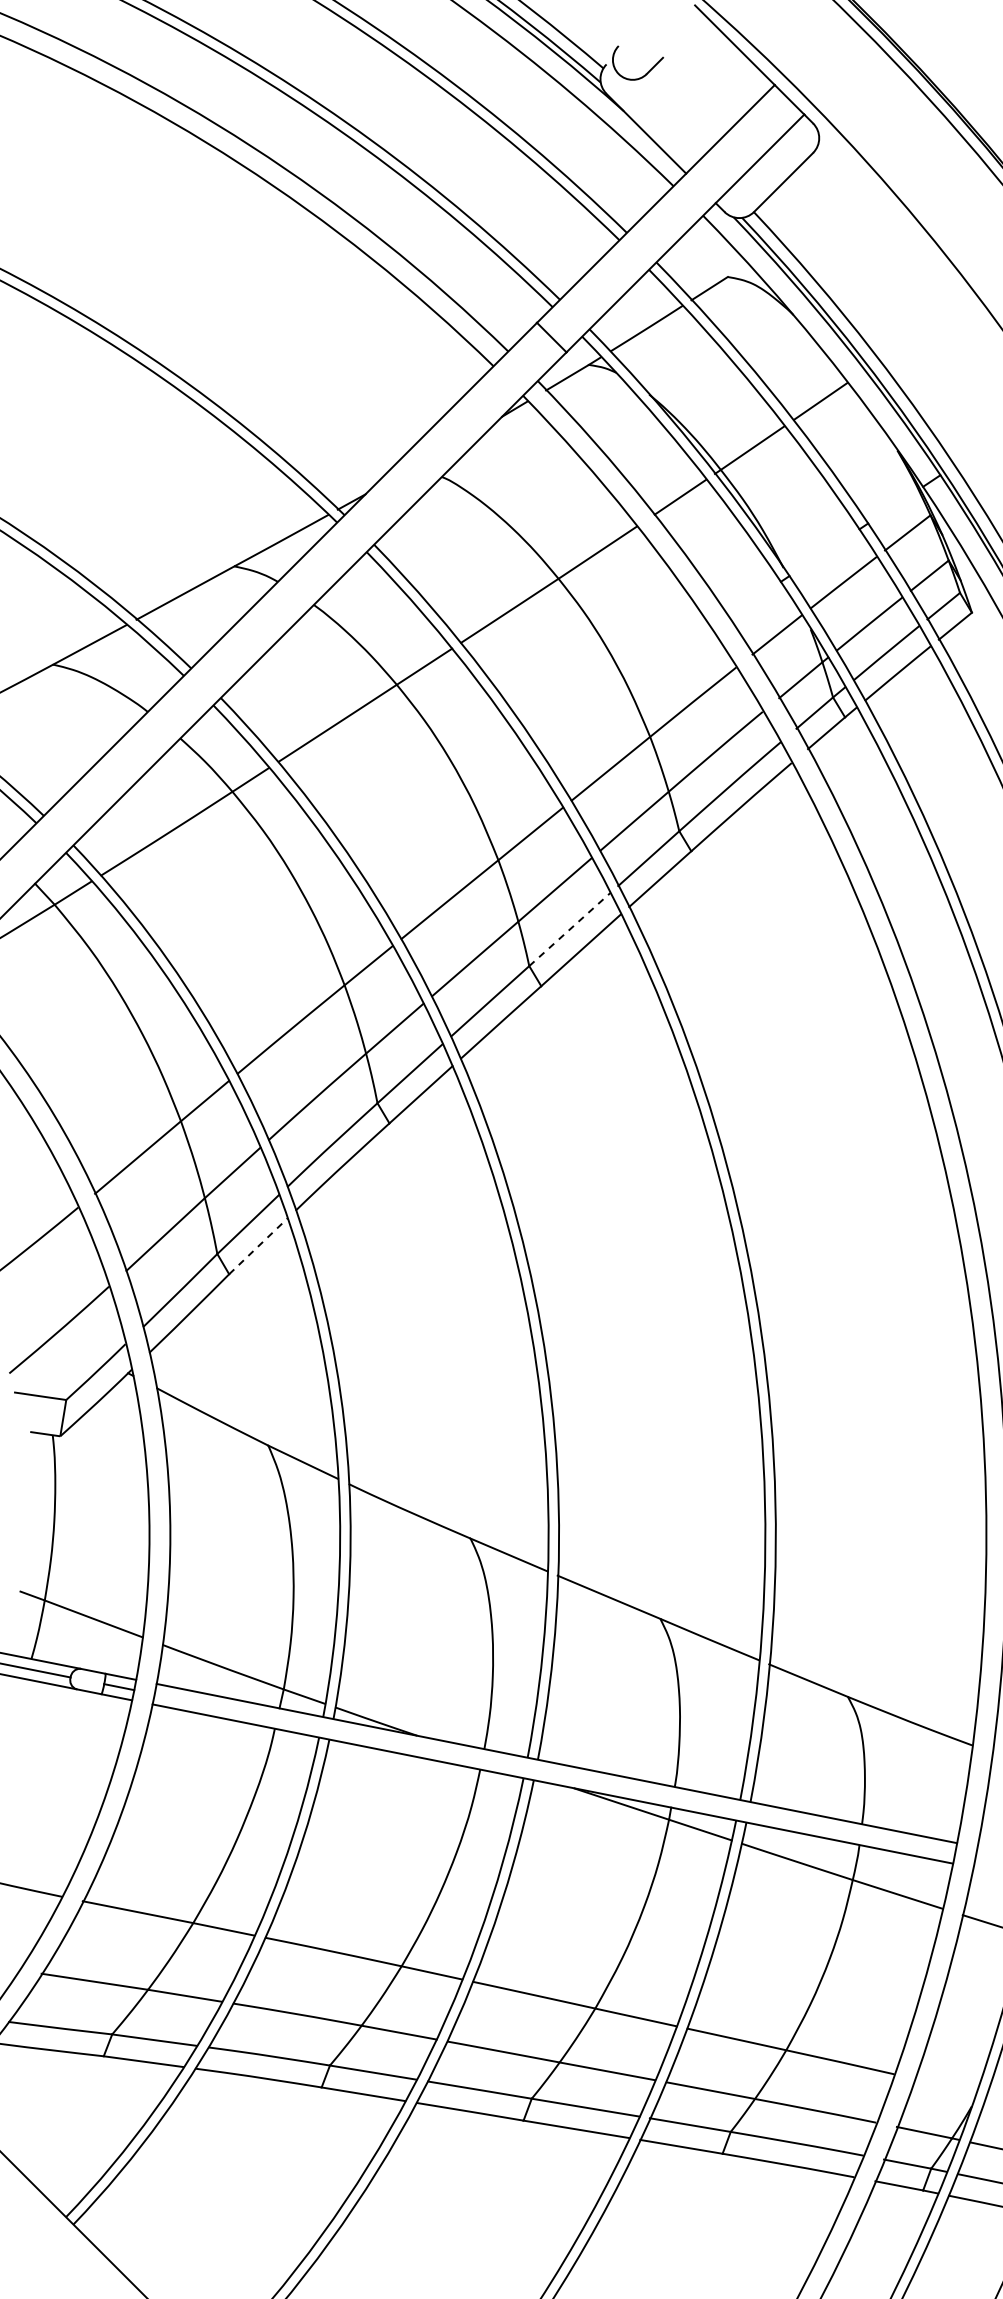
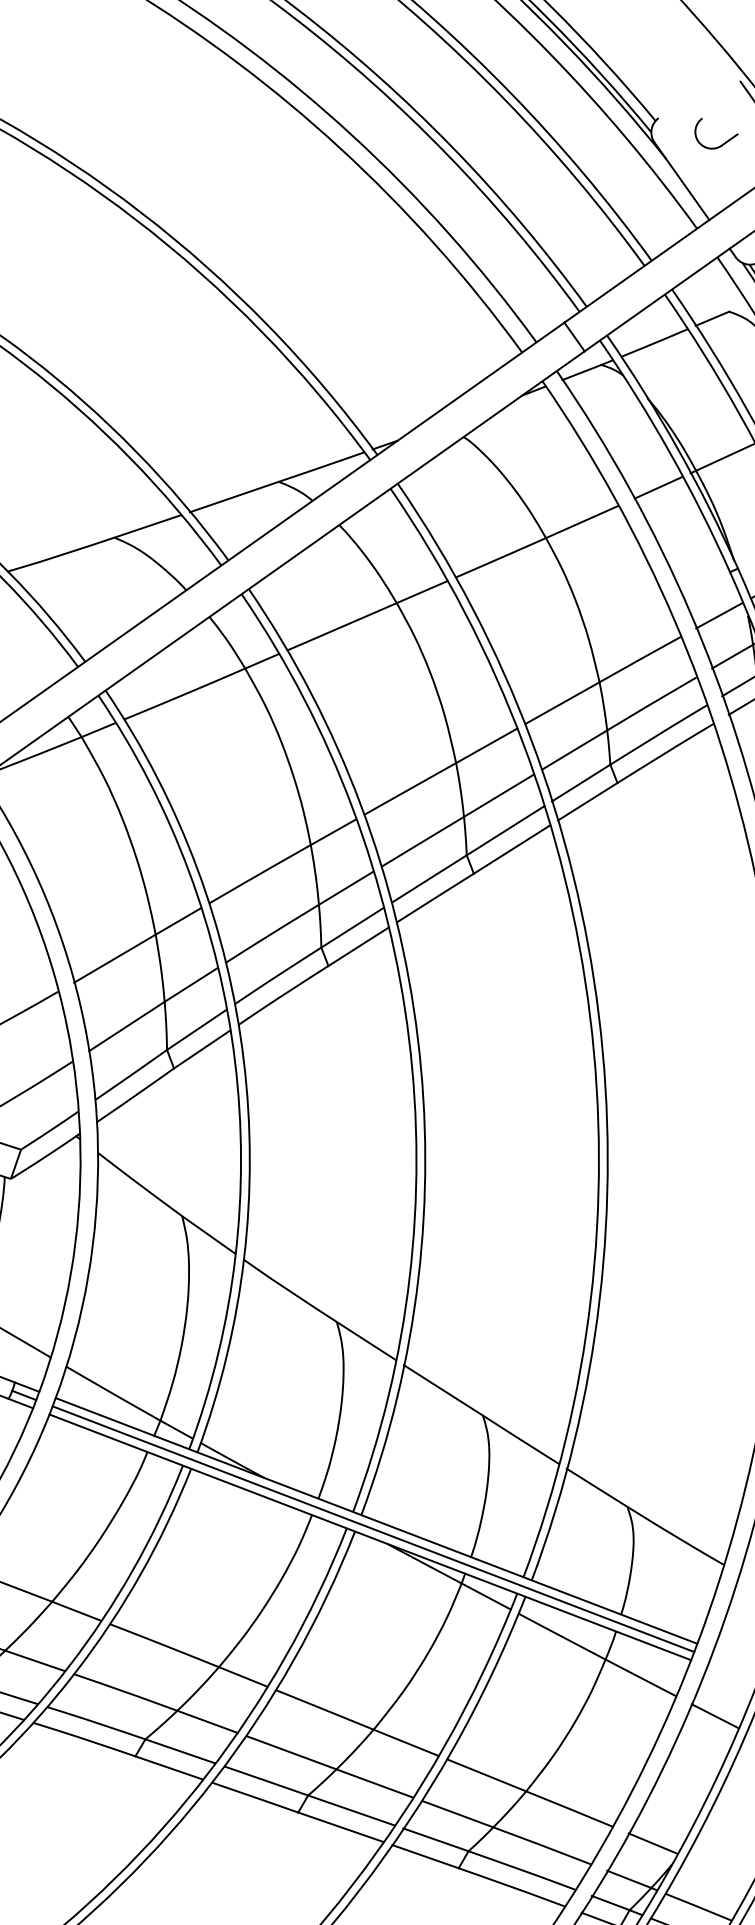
part: (647, 71) -> (722, 143), moved
line: (569, 929) -> (505, 830), dashed -> solid
line: (258, 1246) -> (202, 1049), dashed -> solid
line: (554, 1773) -> (373, 1528), added
line: (945, 2086) -> (653, 1844), added

